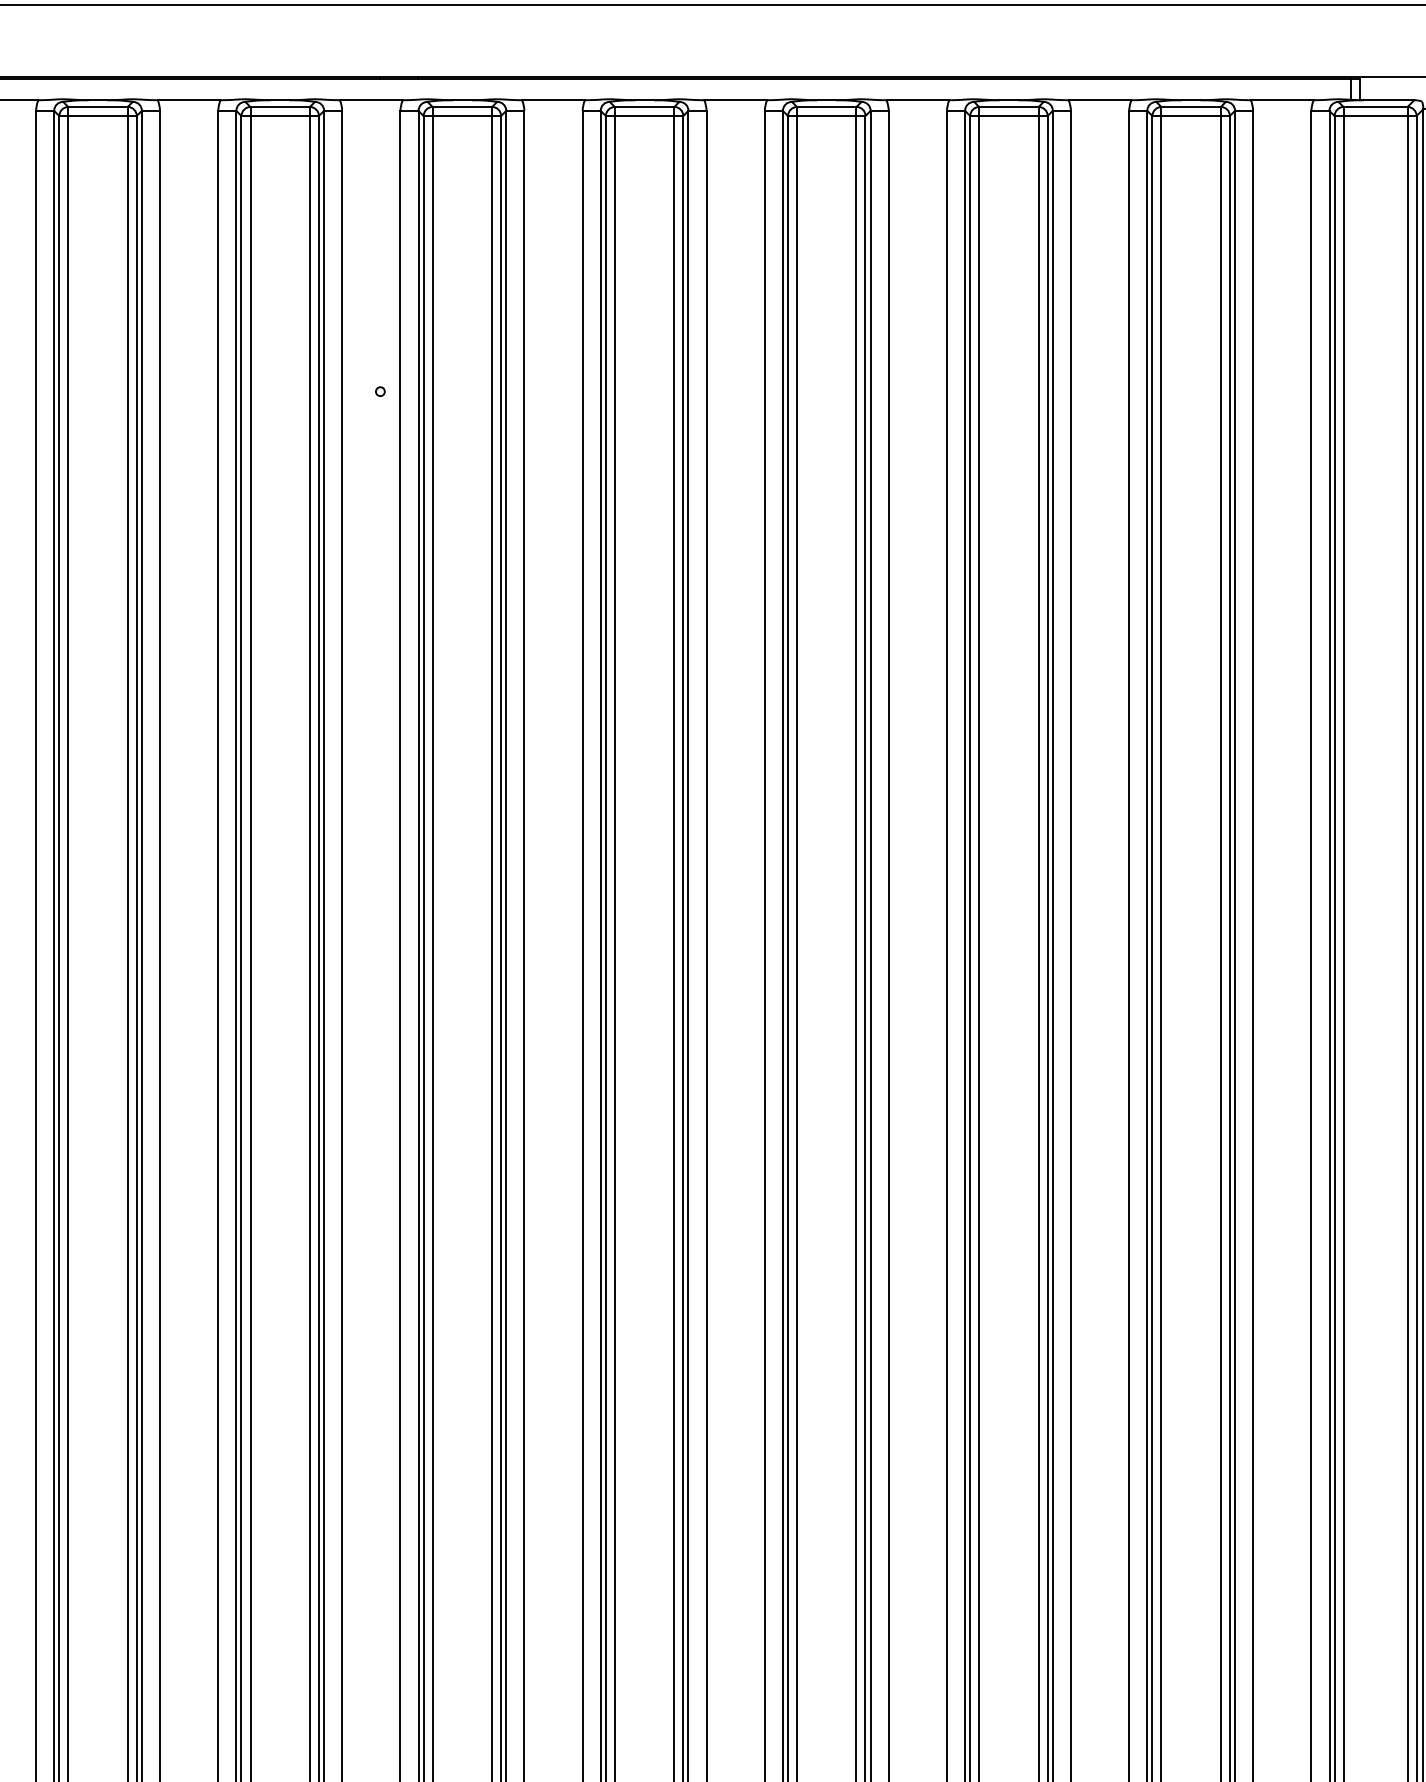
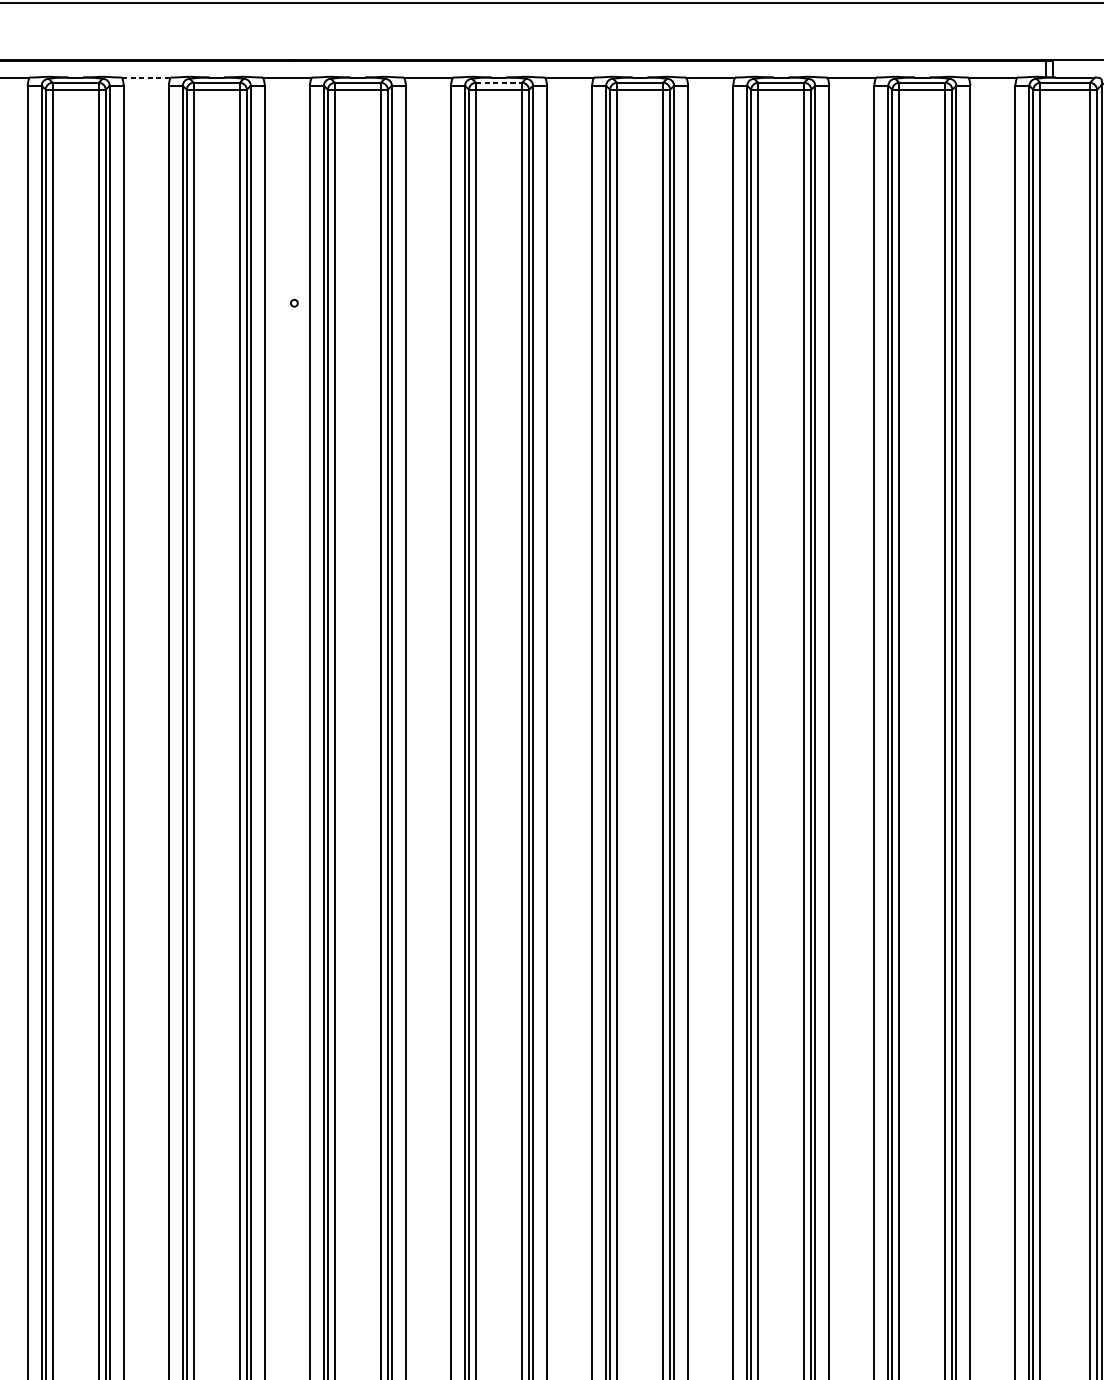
line: (189, 100) -> (146, 77), solid -> dashed
line: (644, 107) -> (498, 83), solid -> dashed

